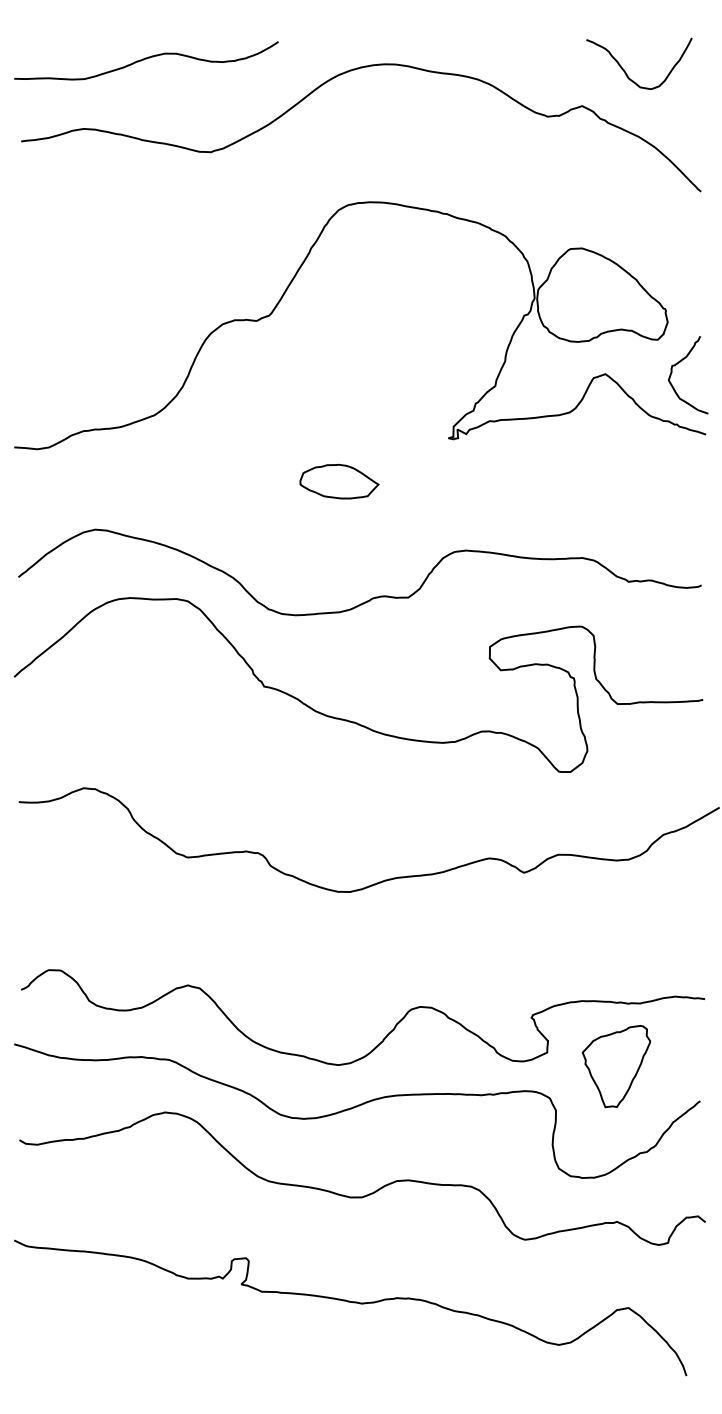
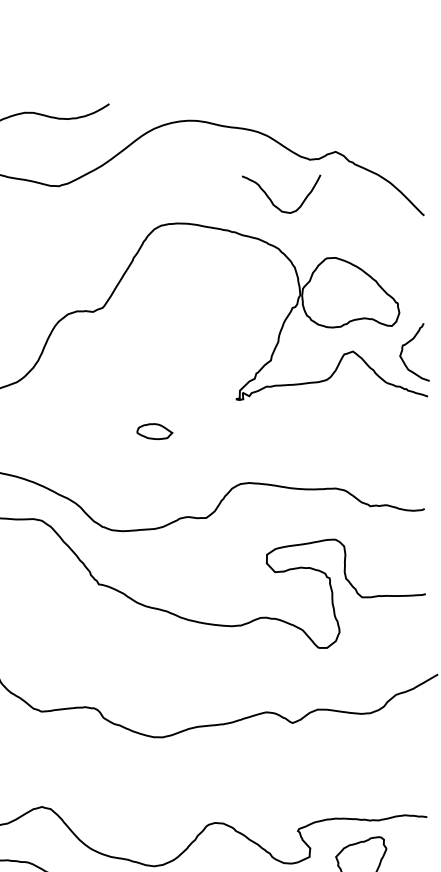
curve: (625, 70) -> (271, 199), moved
part: (339, 481) -> (154, 431), size x0.6

